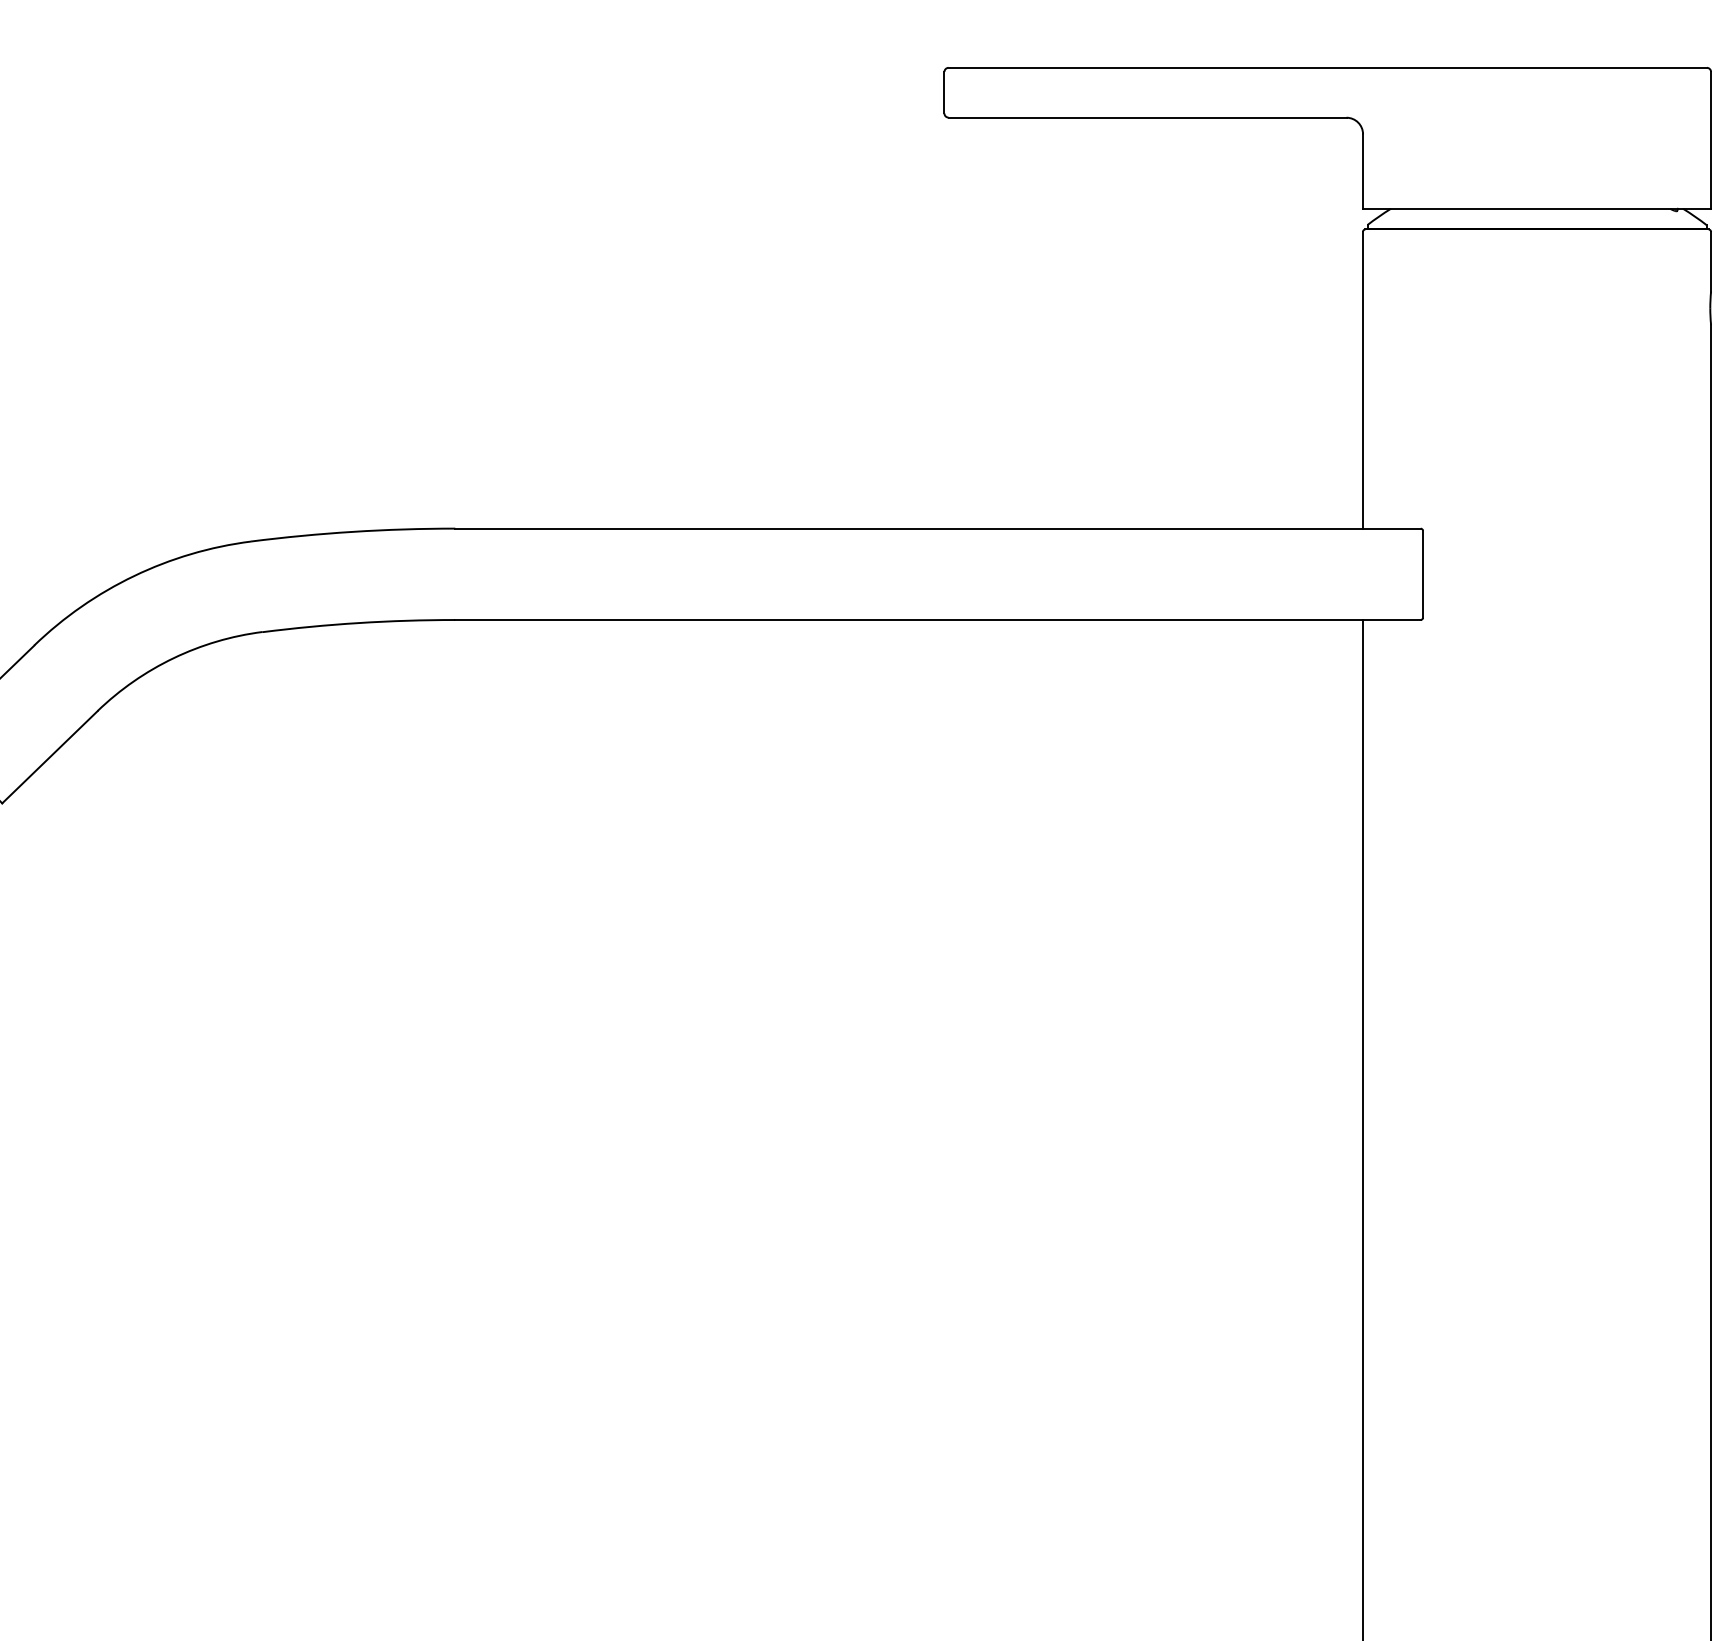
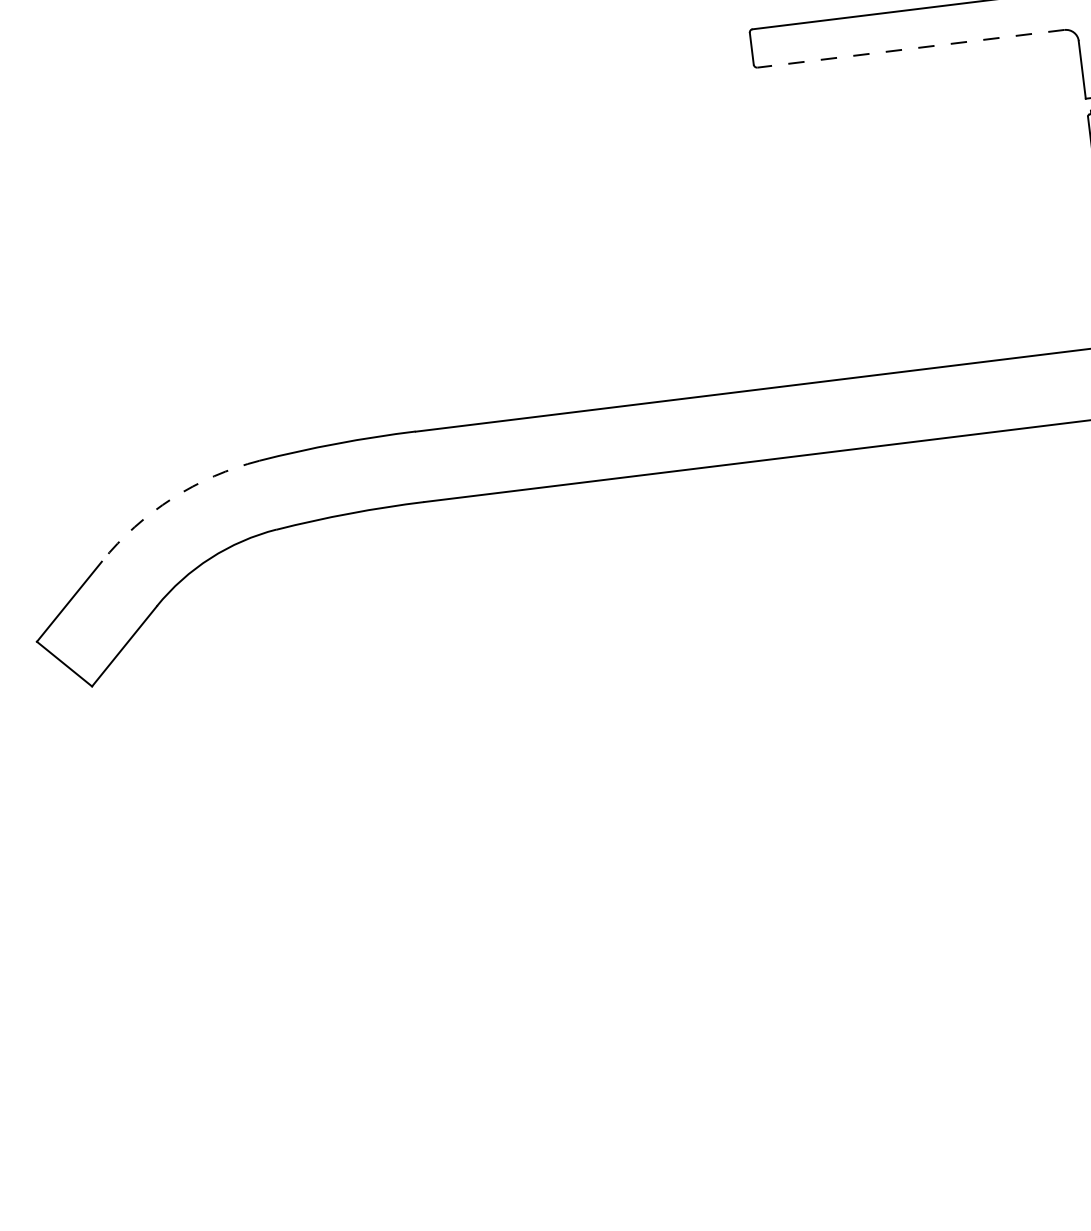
line: (1147, 117) -> (910, 48), solid -> dashed
arc: (134, 575) -> (172, 498), solid -> dashed

